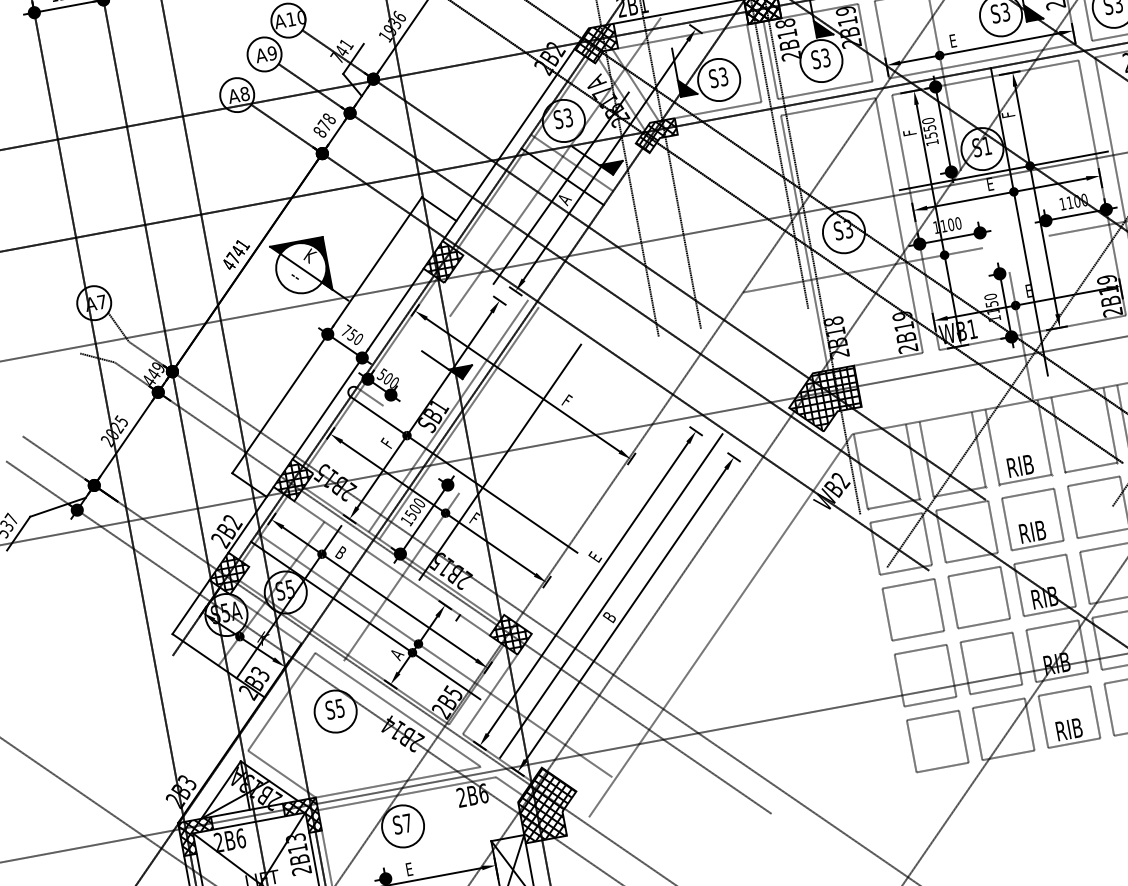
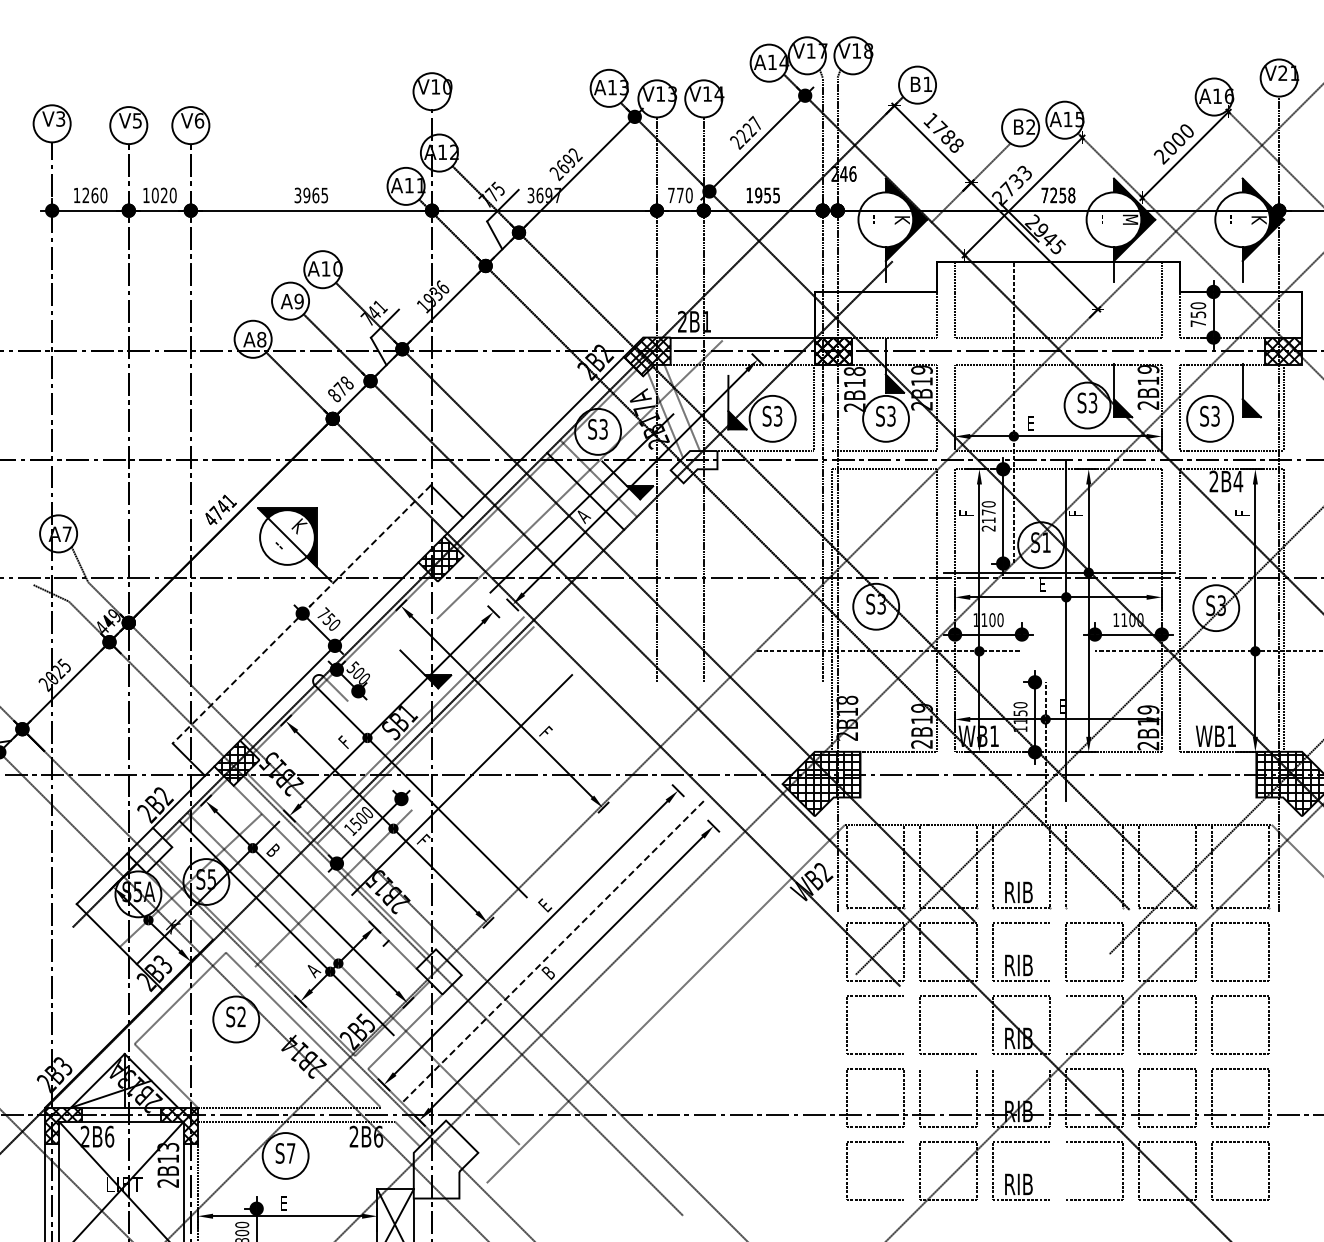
line: (770, 59) -> (831, 407), removed
text: (930, 135) -> (988, 520), 1550 -> 2170
hatch: (656, 136) -> (694, 466), removed
line: (326, 335) -> (301, 614), solid -> dashed
line: (1091, 467) -> (1094, 908), removed
line: (1059, 514) -> (1050, 952), removed
hatch: (227, 571) -> (148, 848), removed
line: (1084, 578) -> (1065, 1025), removed
line: (1005, 593) -> (977, 1025), removed
line: (611, 596) -> (554, 950), solid -> dashed
line: (939, 605) -> (904, 1025), removed
line: (1052, 625) -> (1021, 1069), removed
hatch: (508, 636) -> (436, 973), removed
line: (986, 637) -> (948, 1069), removed
text: (339, 707) -> (241, 1016), S5 -> S2
line: (1109, 710) -> (1065, 1171), removed
line: (1095, 712) -> (1050, 1171), removed
line: (963, 736) -> (904, 1171), removed
hatch: (547, 802) -> (445, 1159), removed

